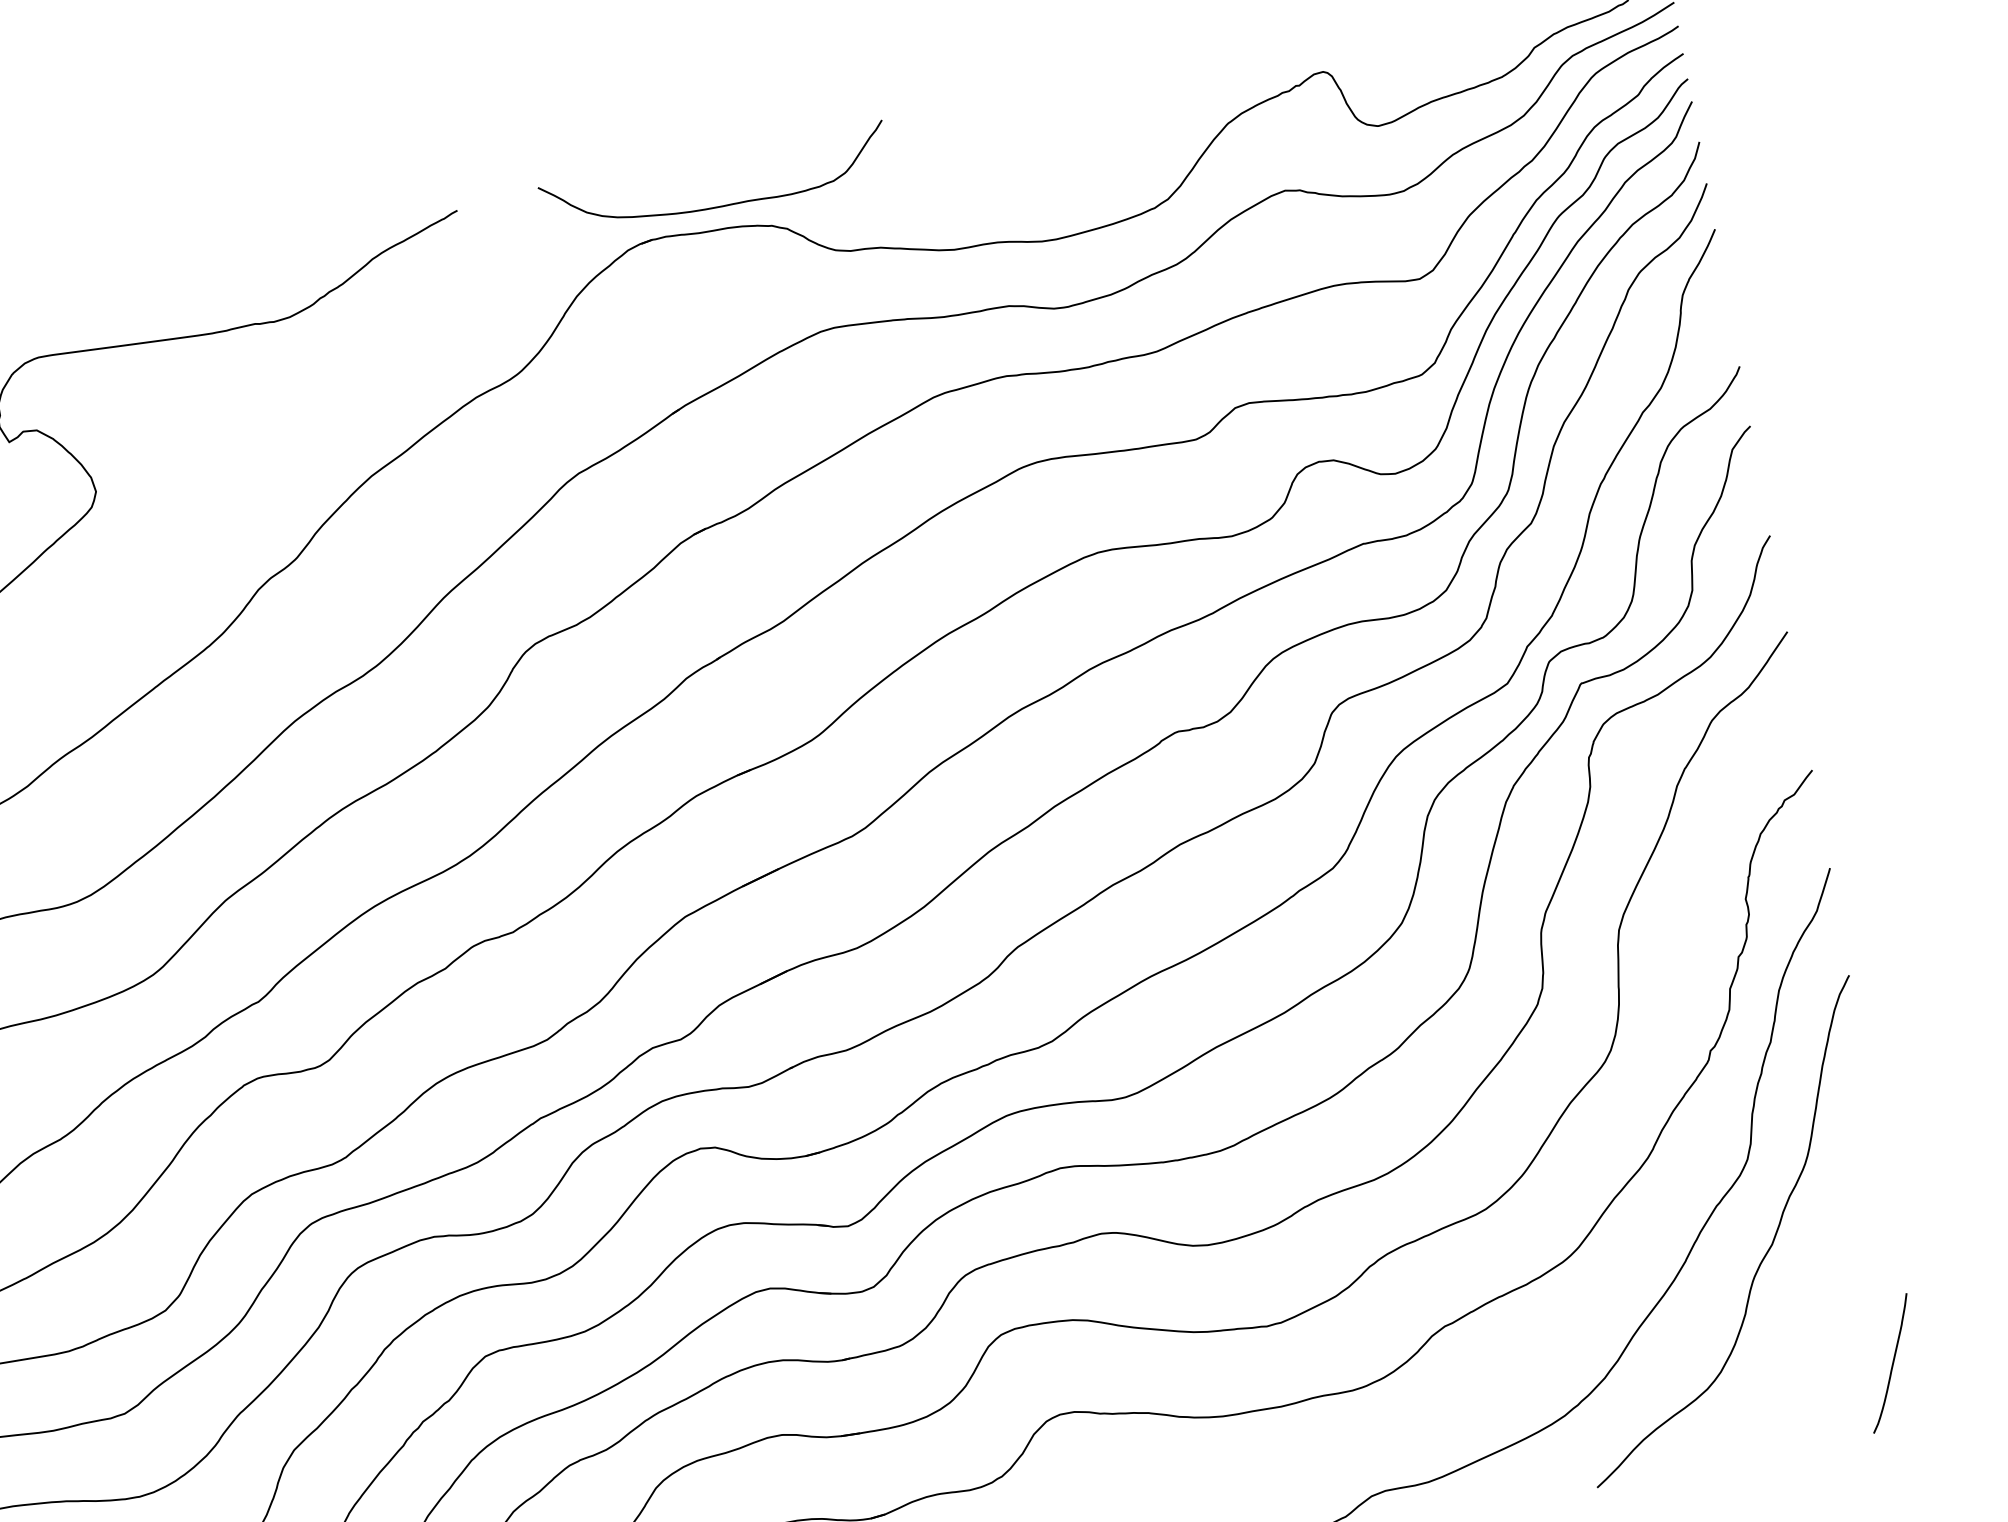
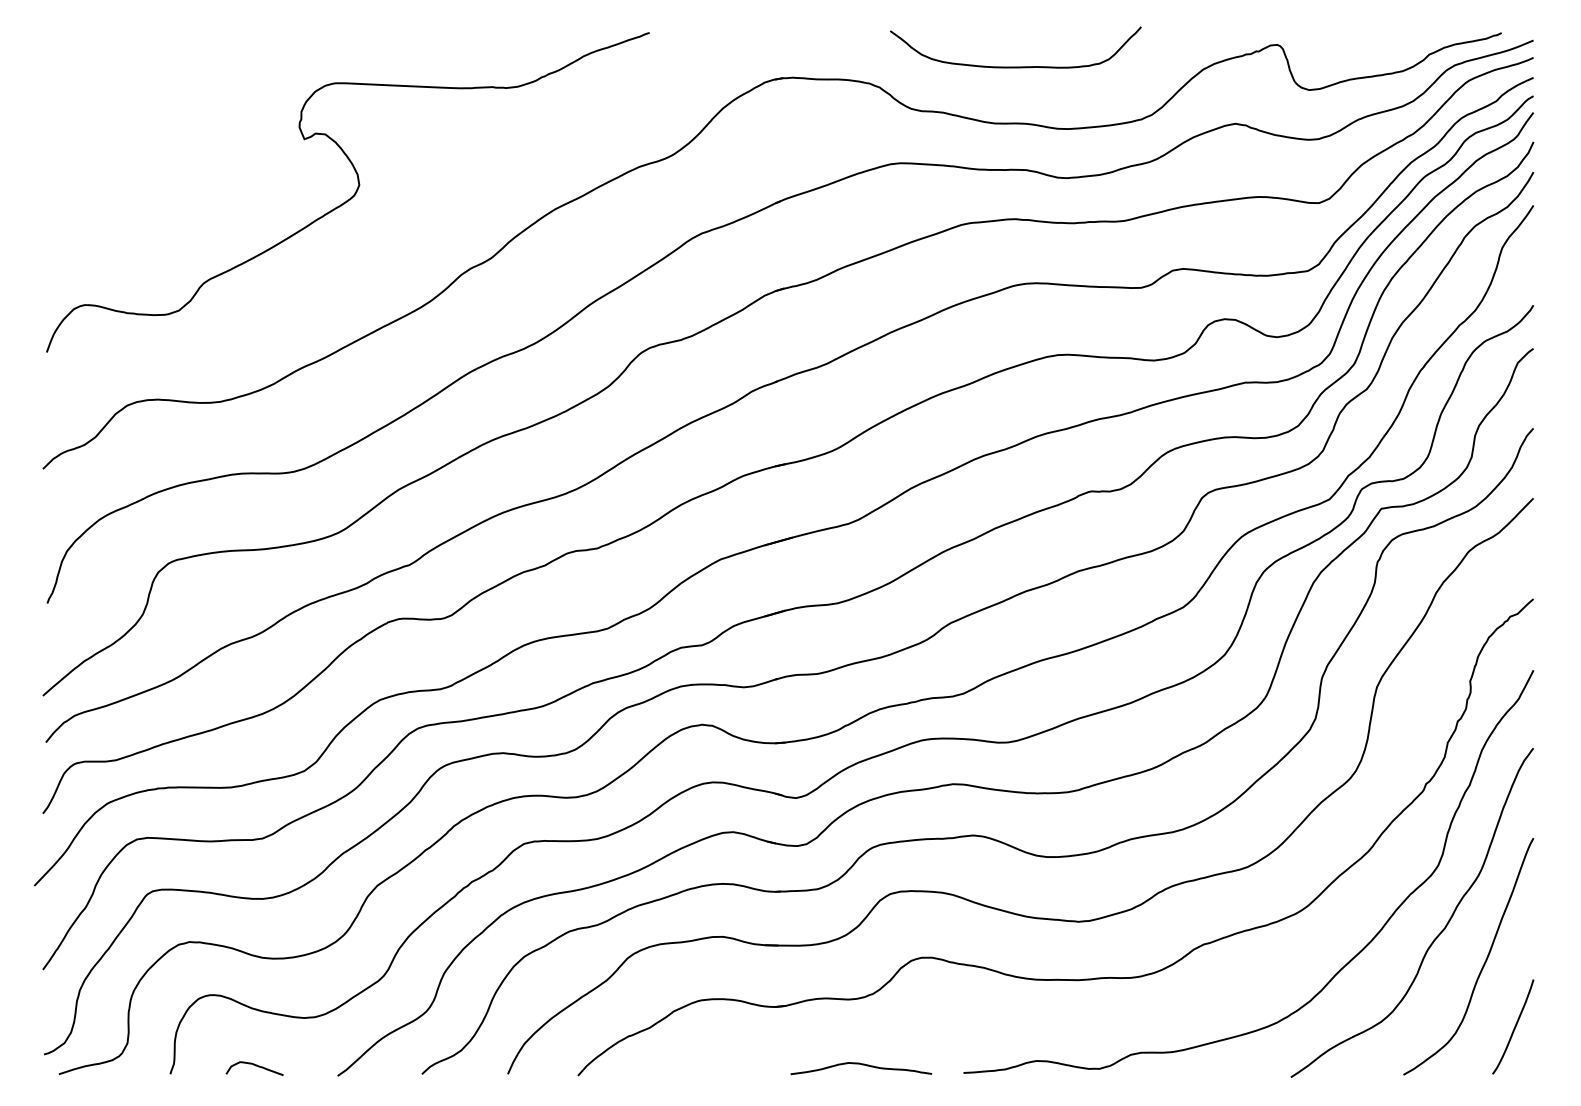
curve: (718, 205) -> (1015, 66), moved
curve: (1833, 1283) -> (1483, 963), added

